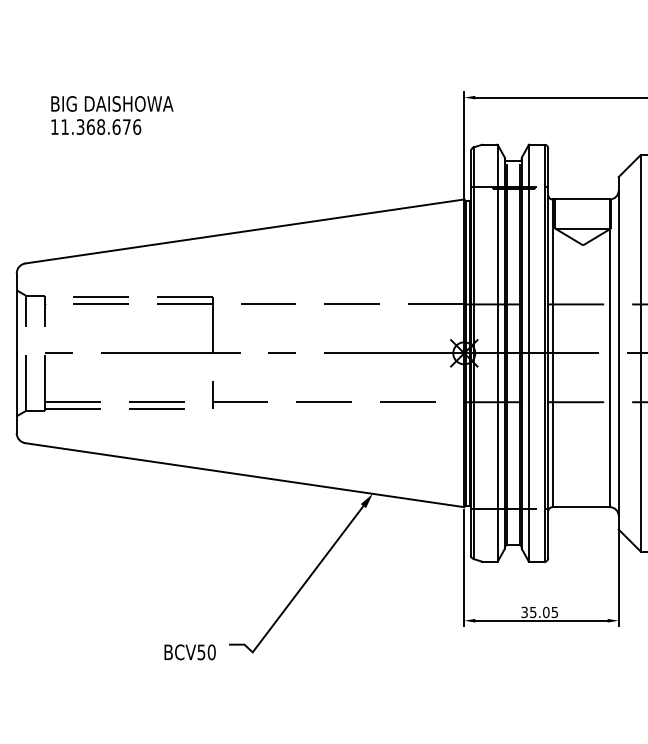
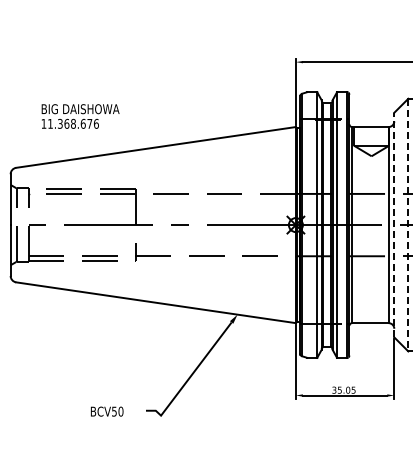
text: (112, 115) -> (80, 116), moved
line: (619, 352) -> (394, 224), solid -> dashed
line: (640, 353) -> (408, 225), solid -> dashed
text: (190, 652) -> (107, 411), moved

